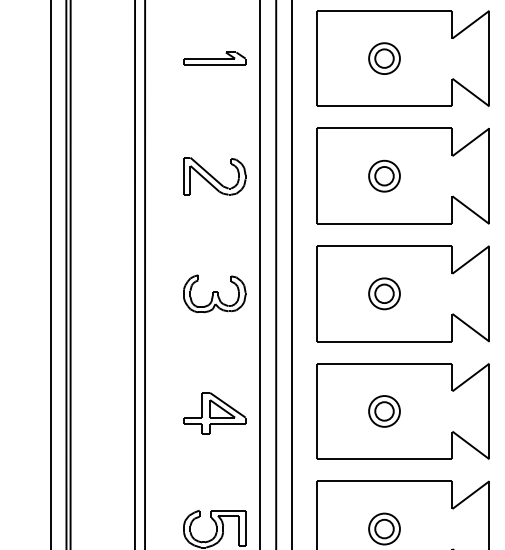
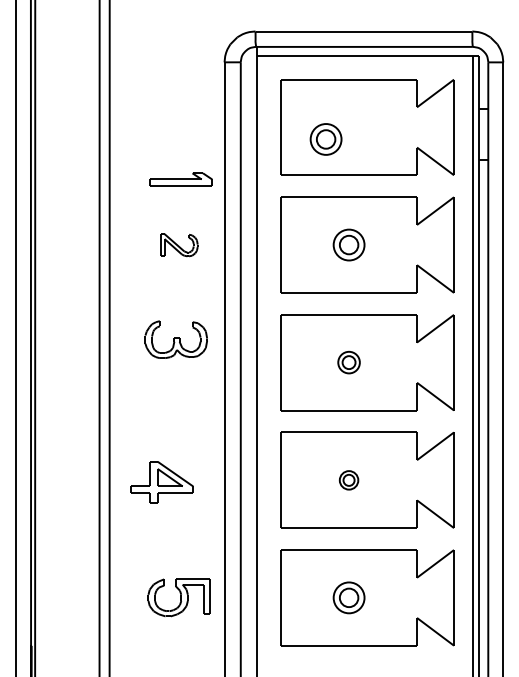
part: (213, 58) -> (180, 179), moved
part: (383, 58) -> (325, 139), moved
part: (213, 176) -> (178, 245), size x0.6
part: (213, 293) -> (175, 339), moved
part: (383, 293) -> (348, 362), size x0.7
part: (383, 411) -> (348, 480), size x0.6
part: (213, 413) -> (161, 482), moved

